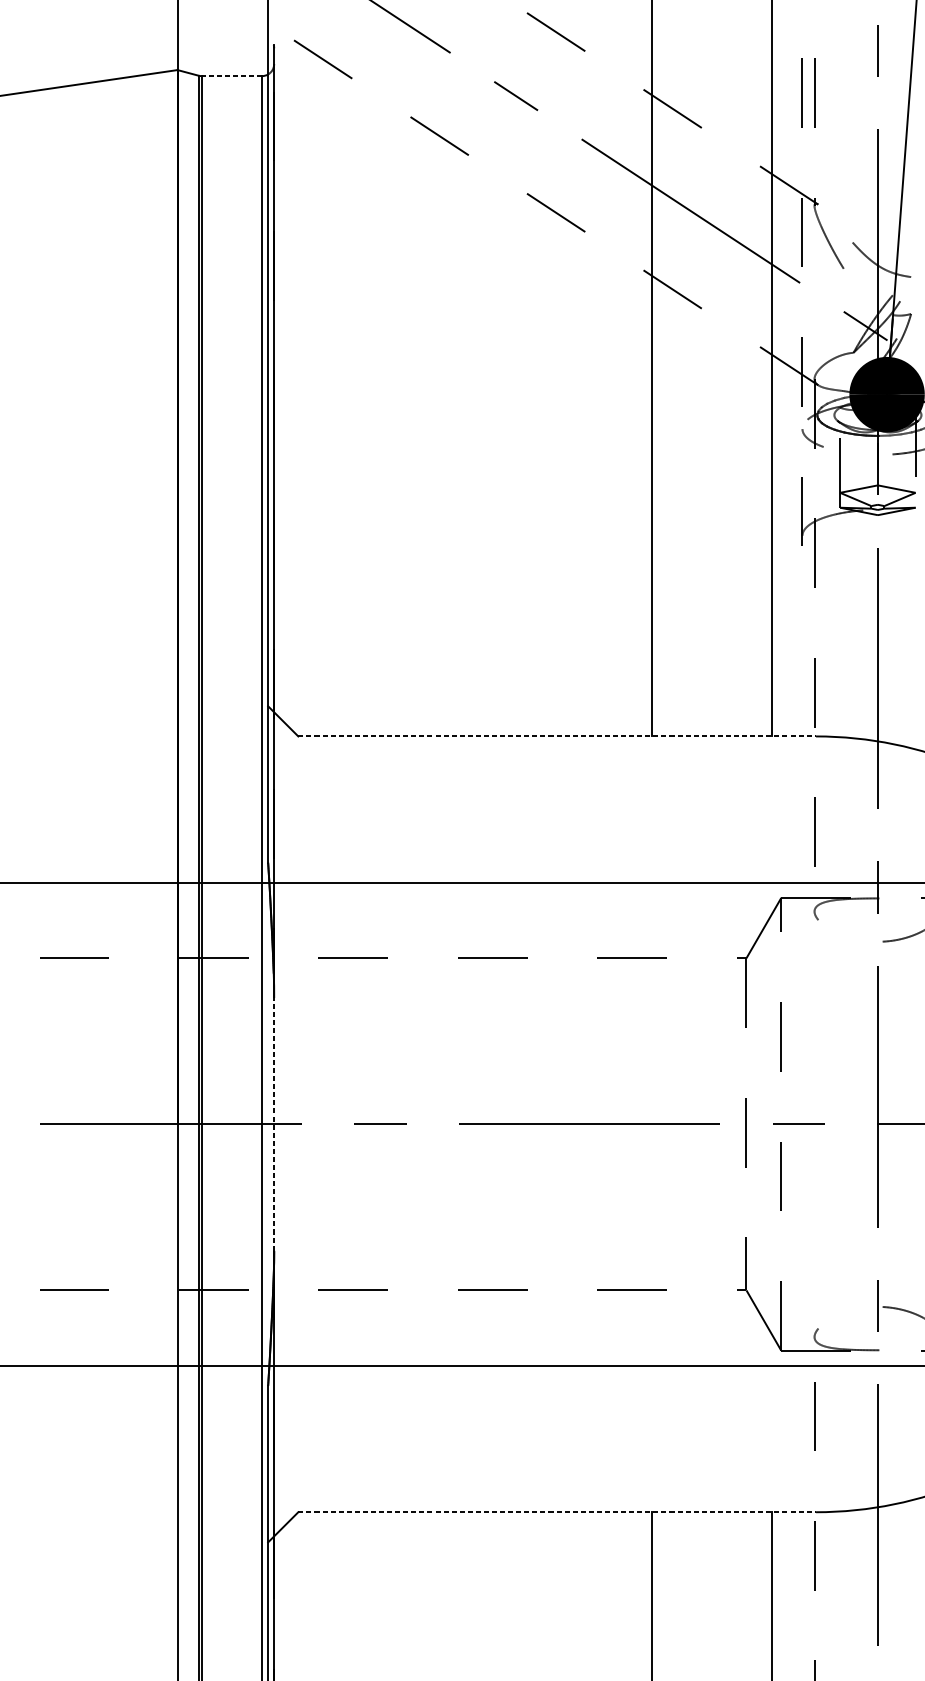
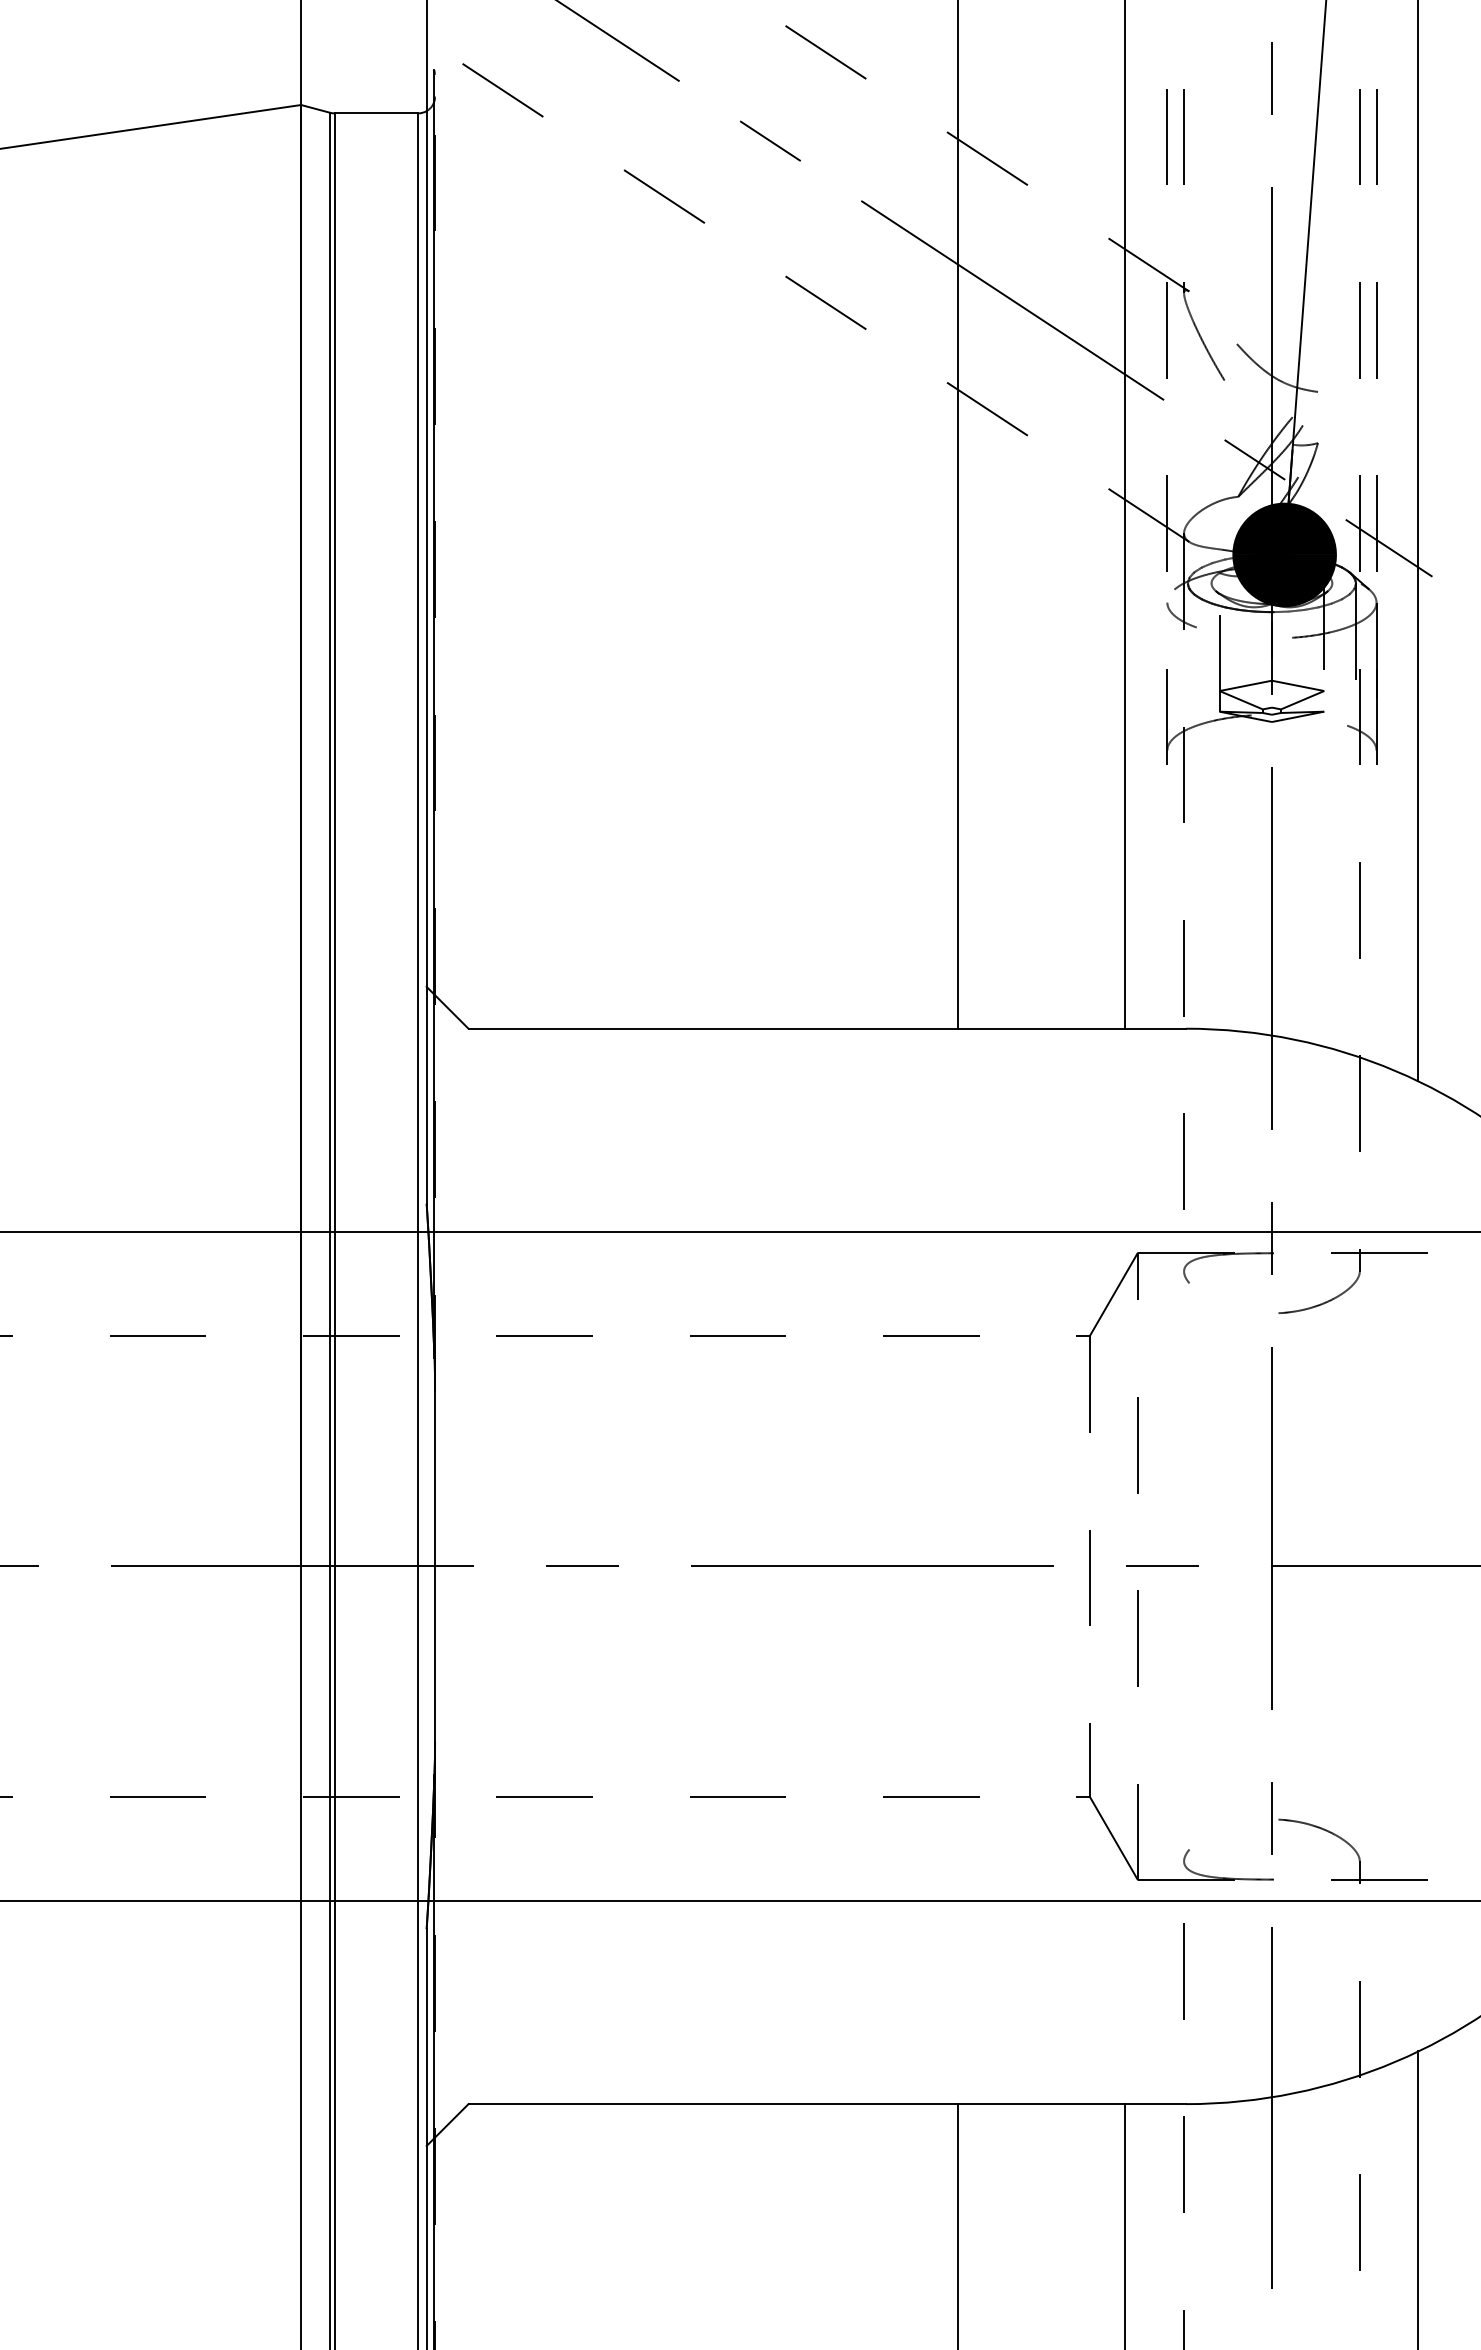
line: (231, 76) -> (376, 113), dashed -> solid
line: (557, 736) -> (827, 1028), dashed -> solid
line: (274, 1123) -> (435, 1565), dashed -> solid
line: (557, 1512) -> (827, 2104), dashed -> solid

